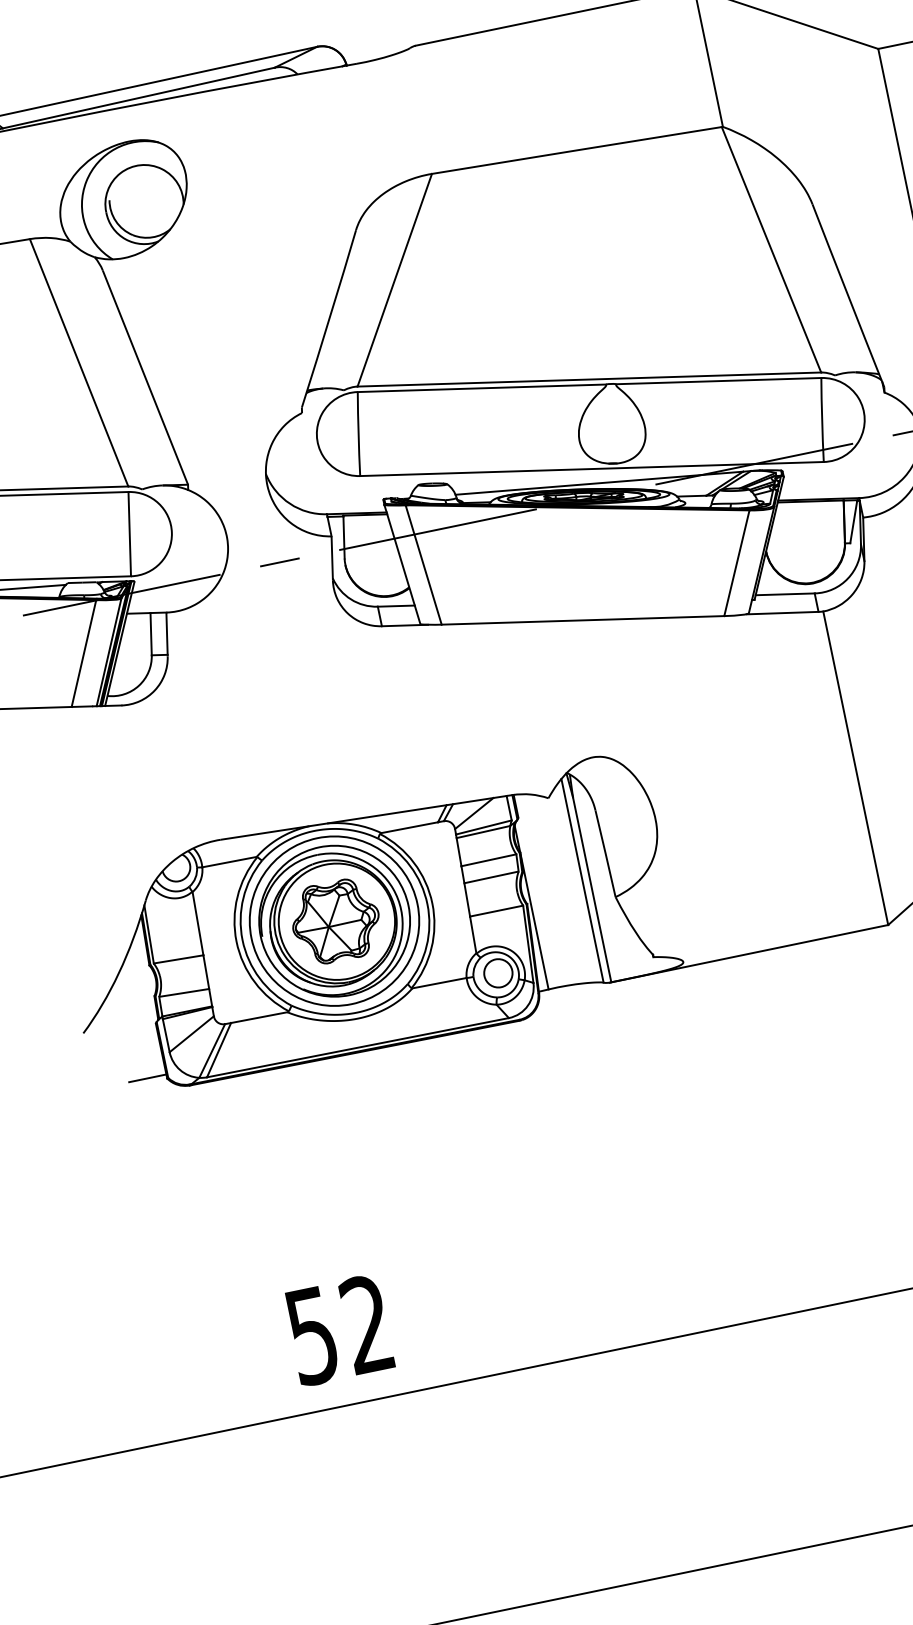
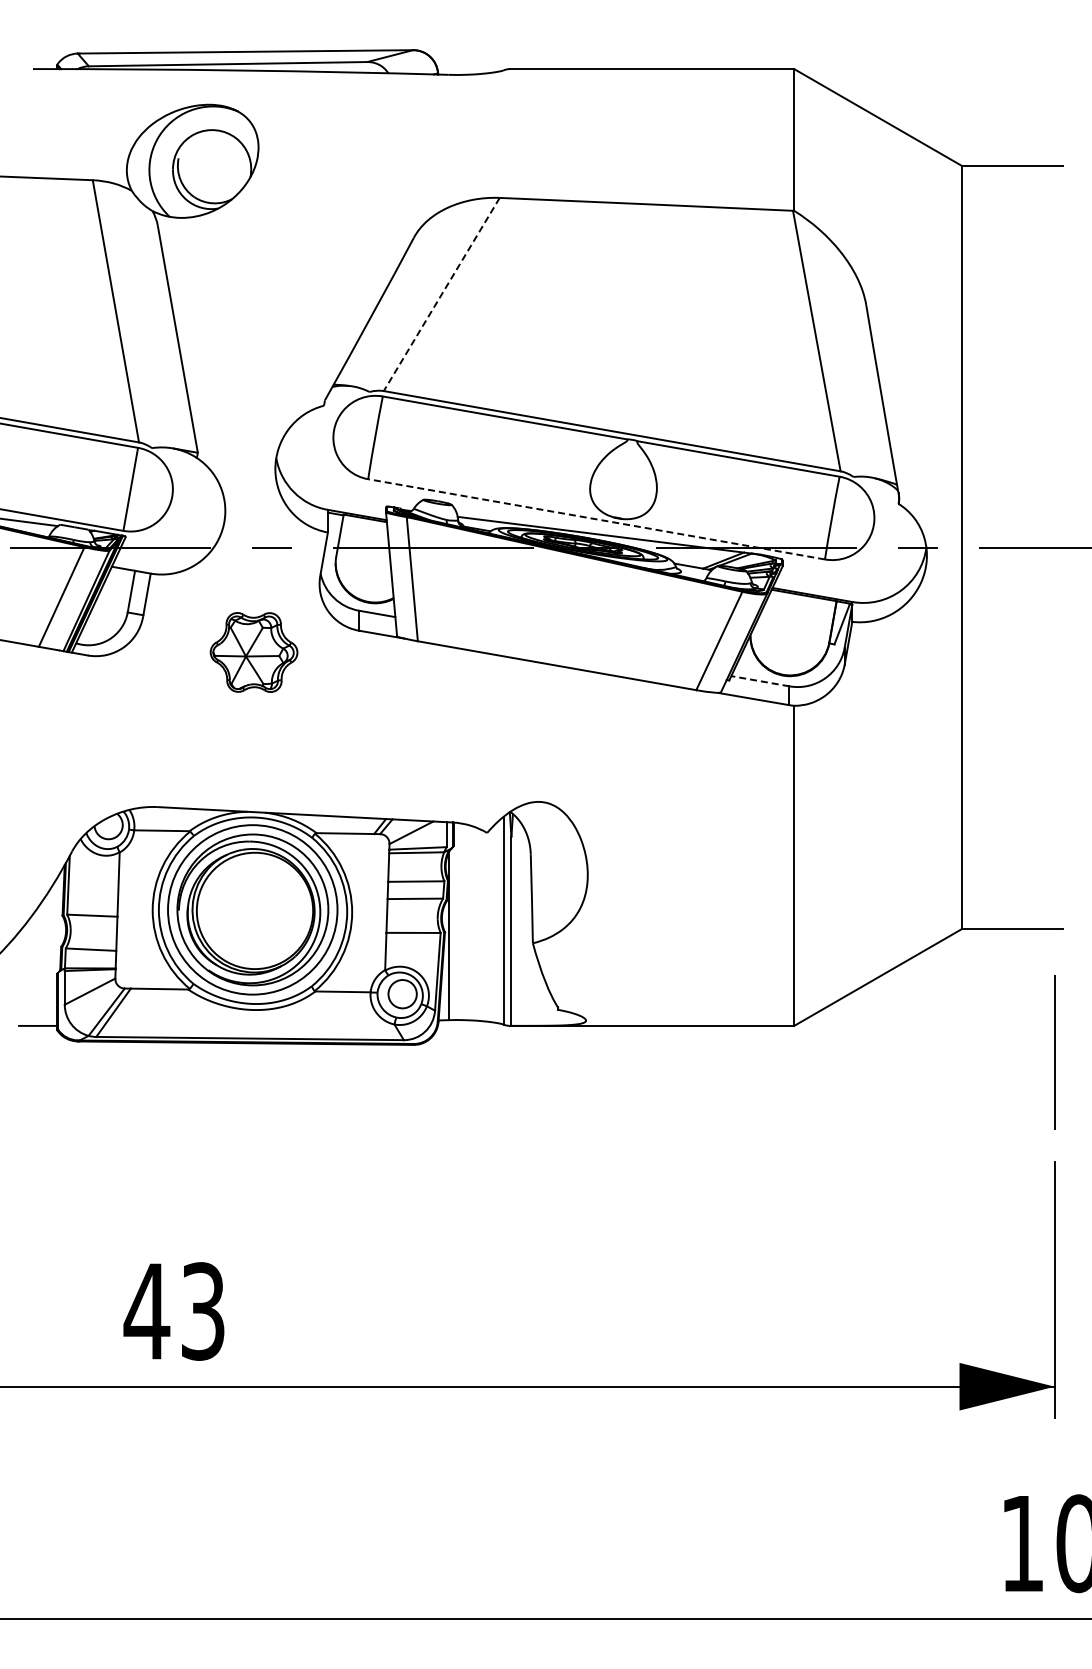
line: (394, 280) -> (441, 294), solid -> dashed
line: (591, 469) -> (596, 519), solid -> dashed
line: (785, 594) -> (760, 681), solid -> dashed
part: (335, 921) -> (253, 652), moved
text: (338, 1330) -> (173, 1311), 52 -> 43

